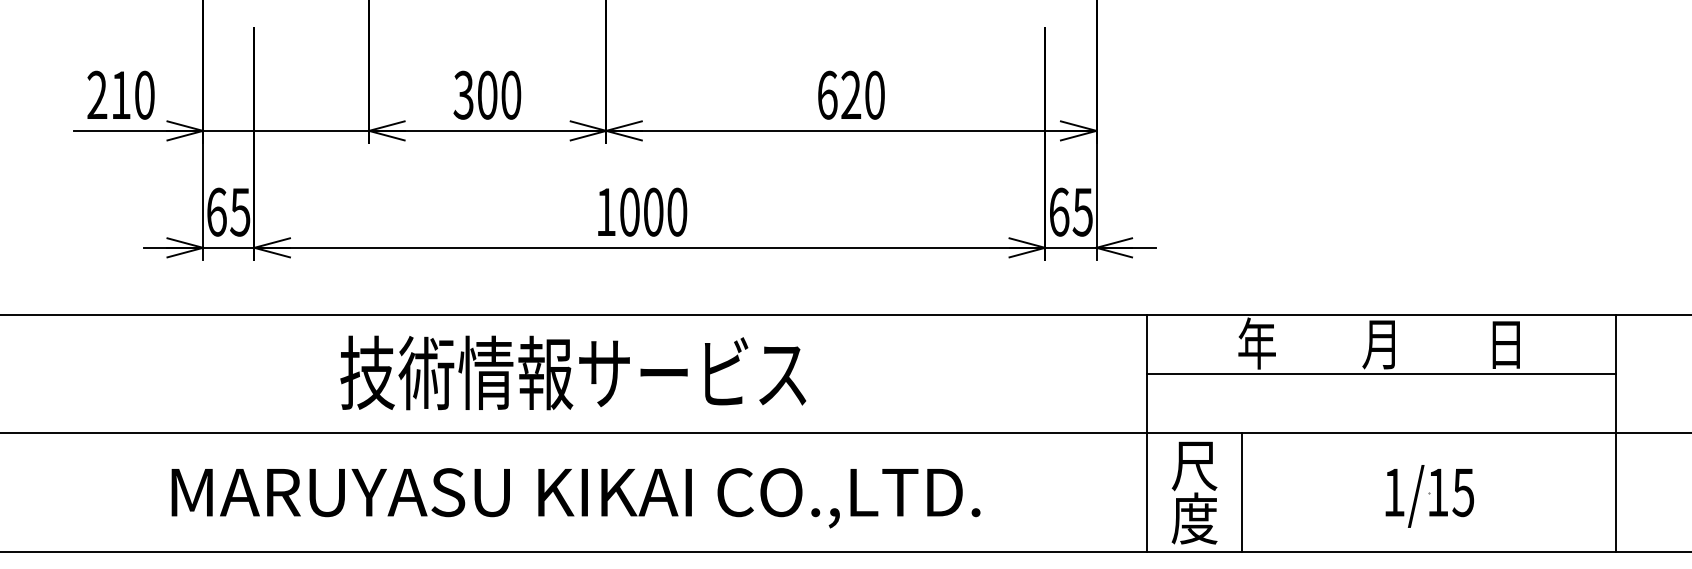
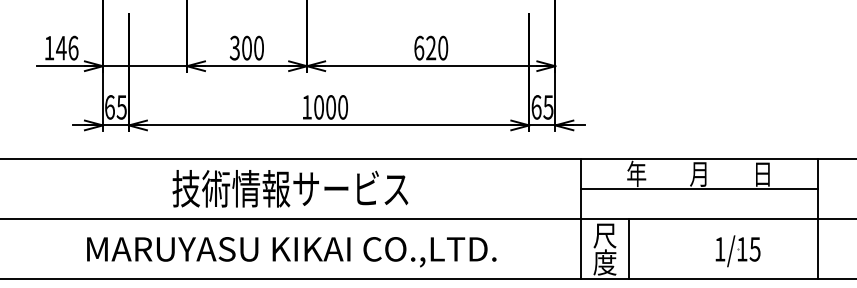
text: (121, 93) -> (61, 47), 210 -> 146
part: (1428, 496) -> (737, 251), moved

